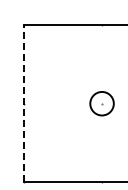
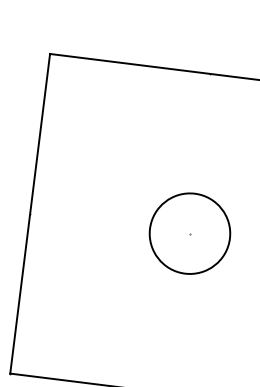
line: (23, 103) -> (30, 213), dashed -> solid
circle: (101, 103) -> (188, 233), size x1.67

